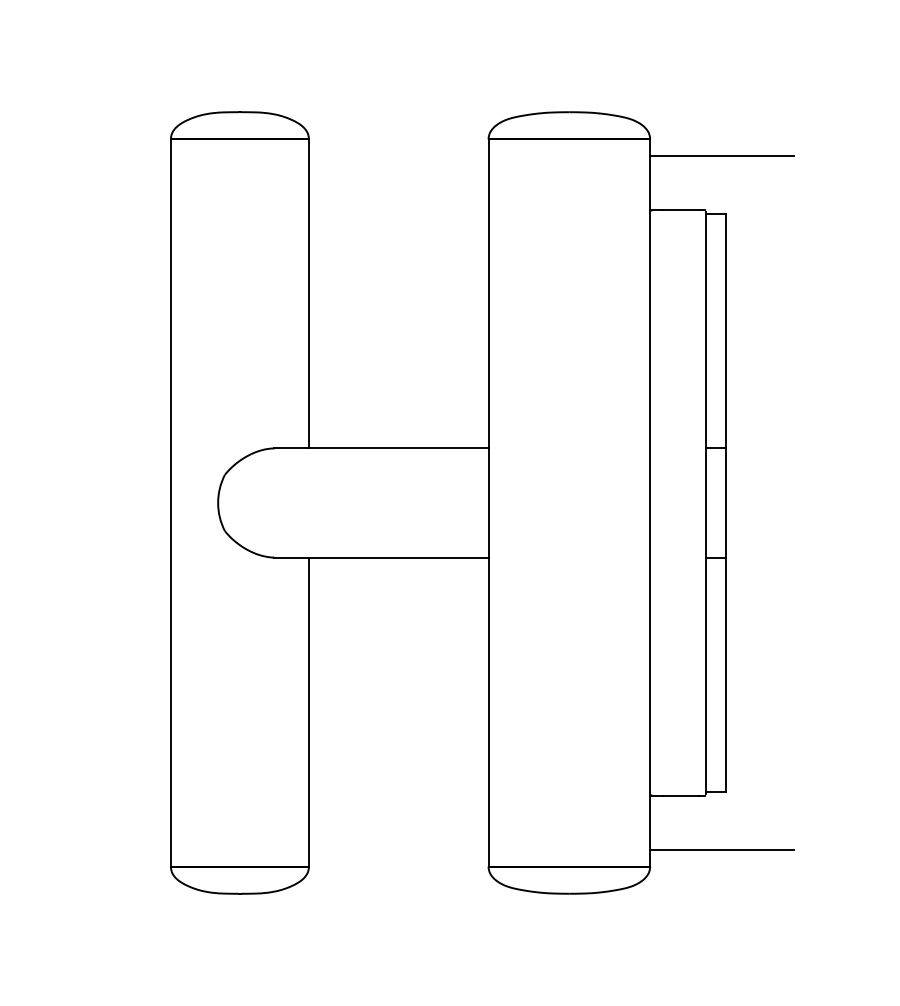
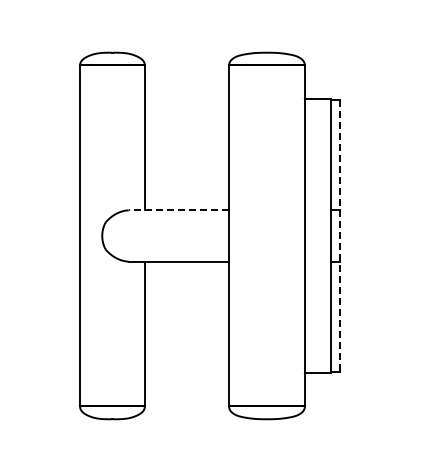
line: (721, 156) -> (338, 73), removed
line: (380, 448) -> (178, 210), solid -> dashed
line: (726, 501) -> (340, 235), solid -> dashed
line: (721, 849) -> (338, 398), removed

